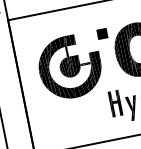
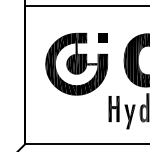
part: (101, 33) -> (102, 37), moved

